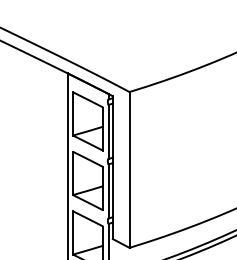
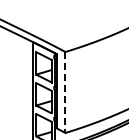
line: (129, 169) -> (65, 92), solid -> dashed

